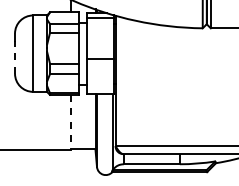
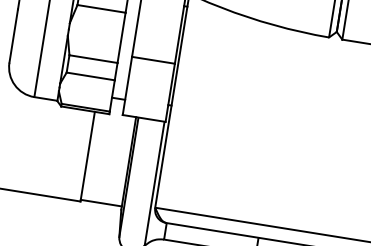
line: (15, 57) -> (14, 36), dashed -> solid
line: (70, 122) -> (87, 157), dashed -> solid

